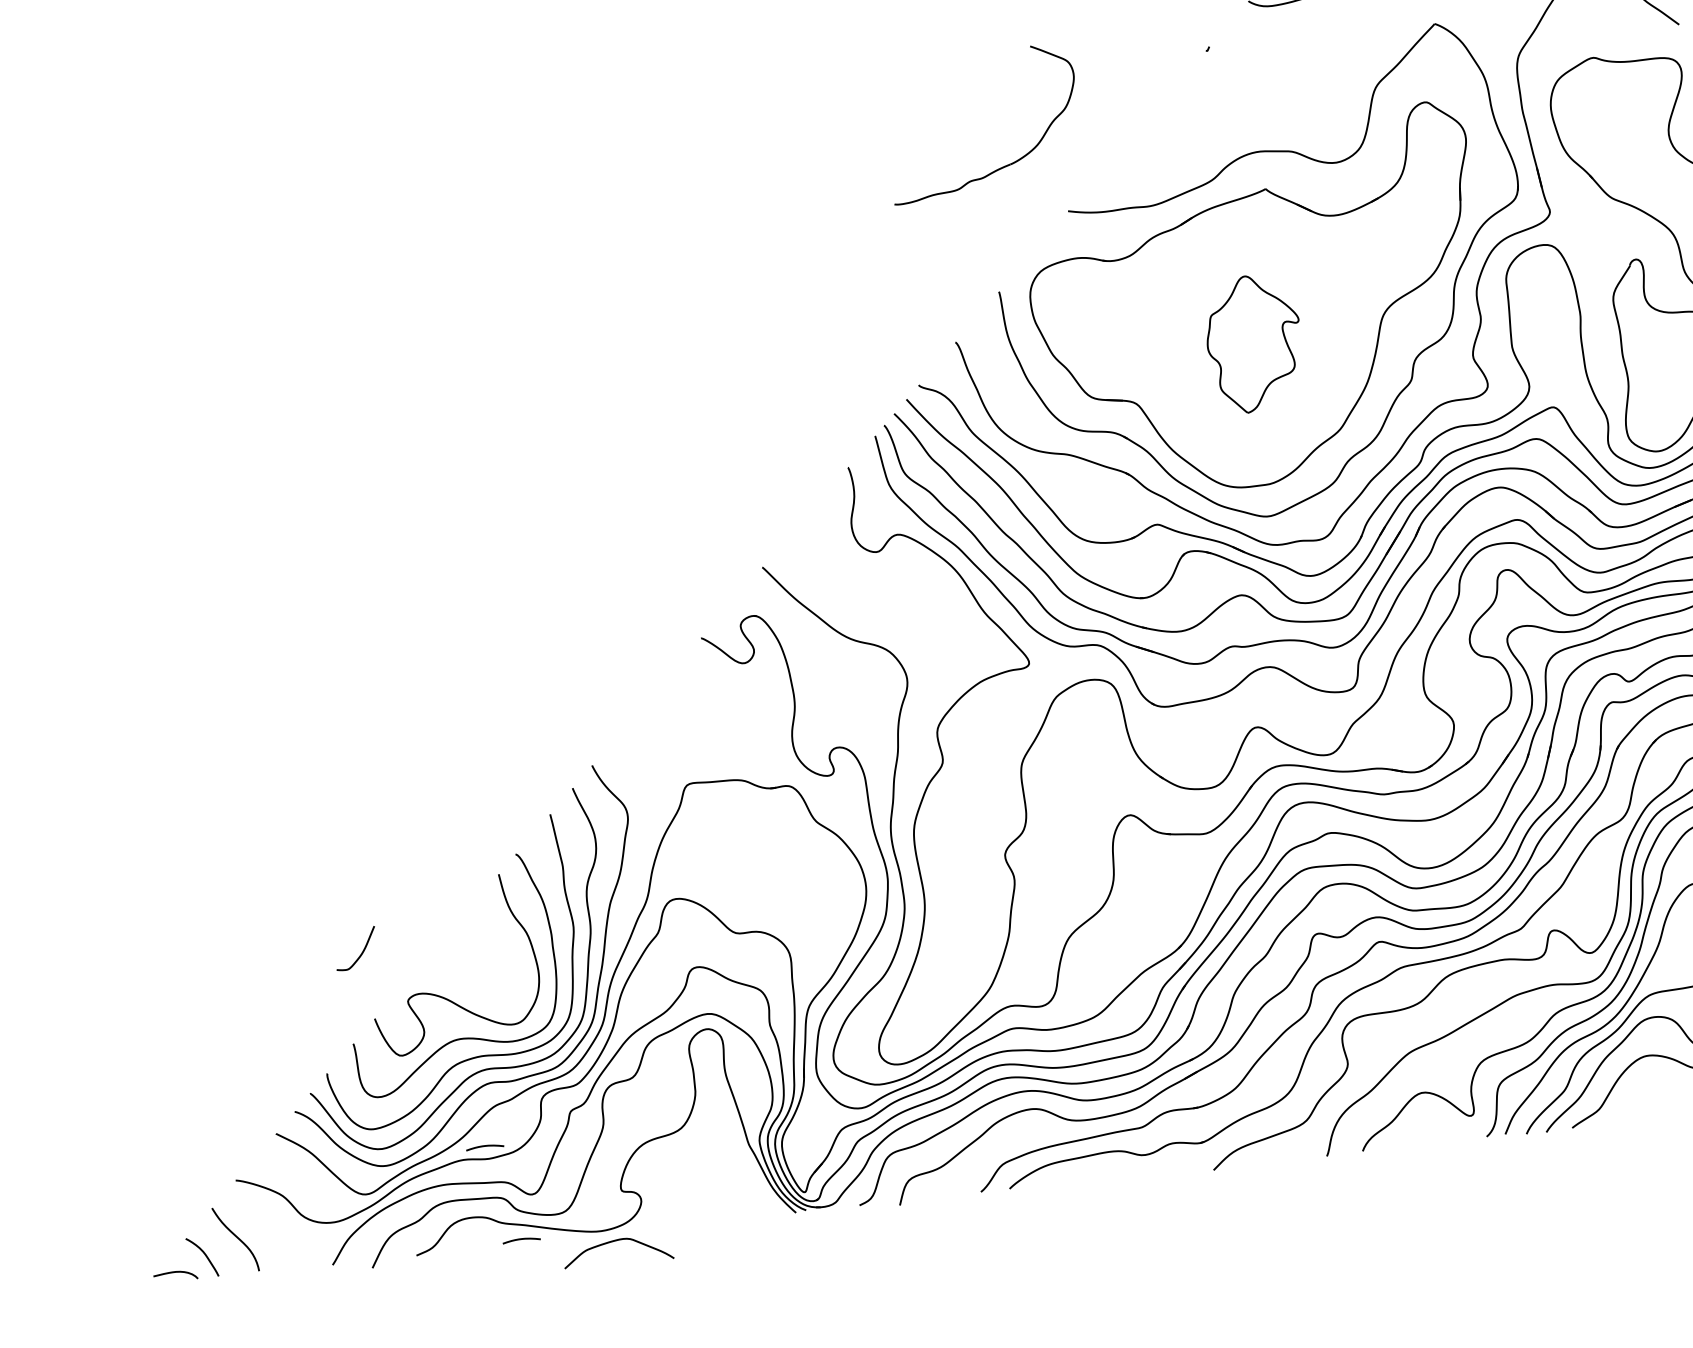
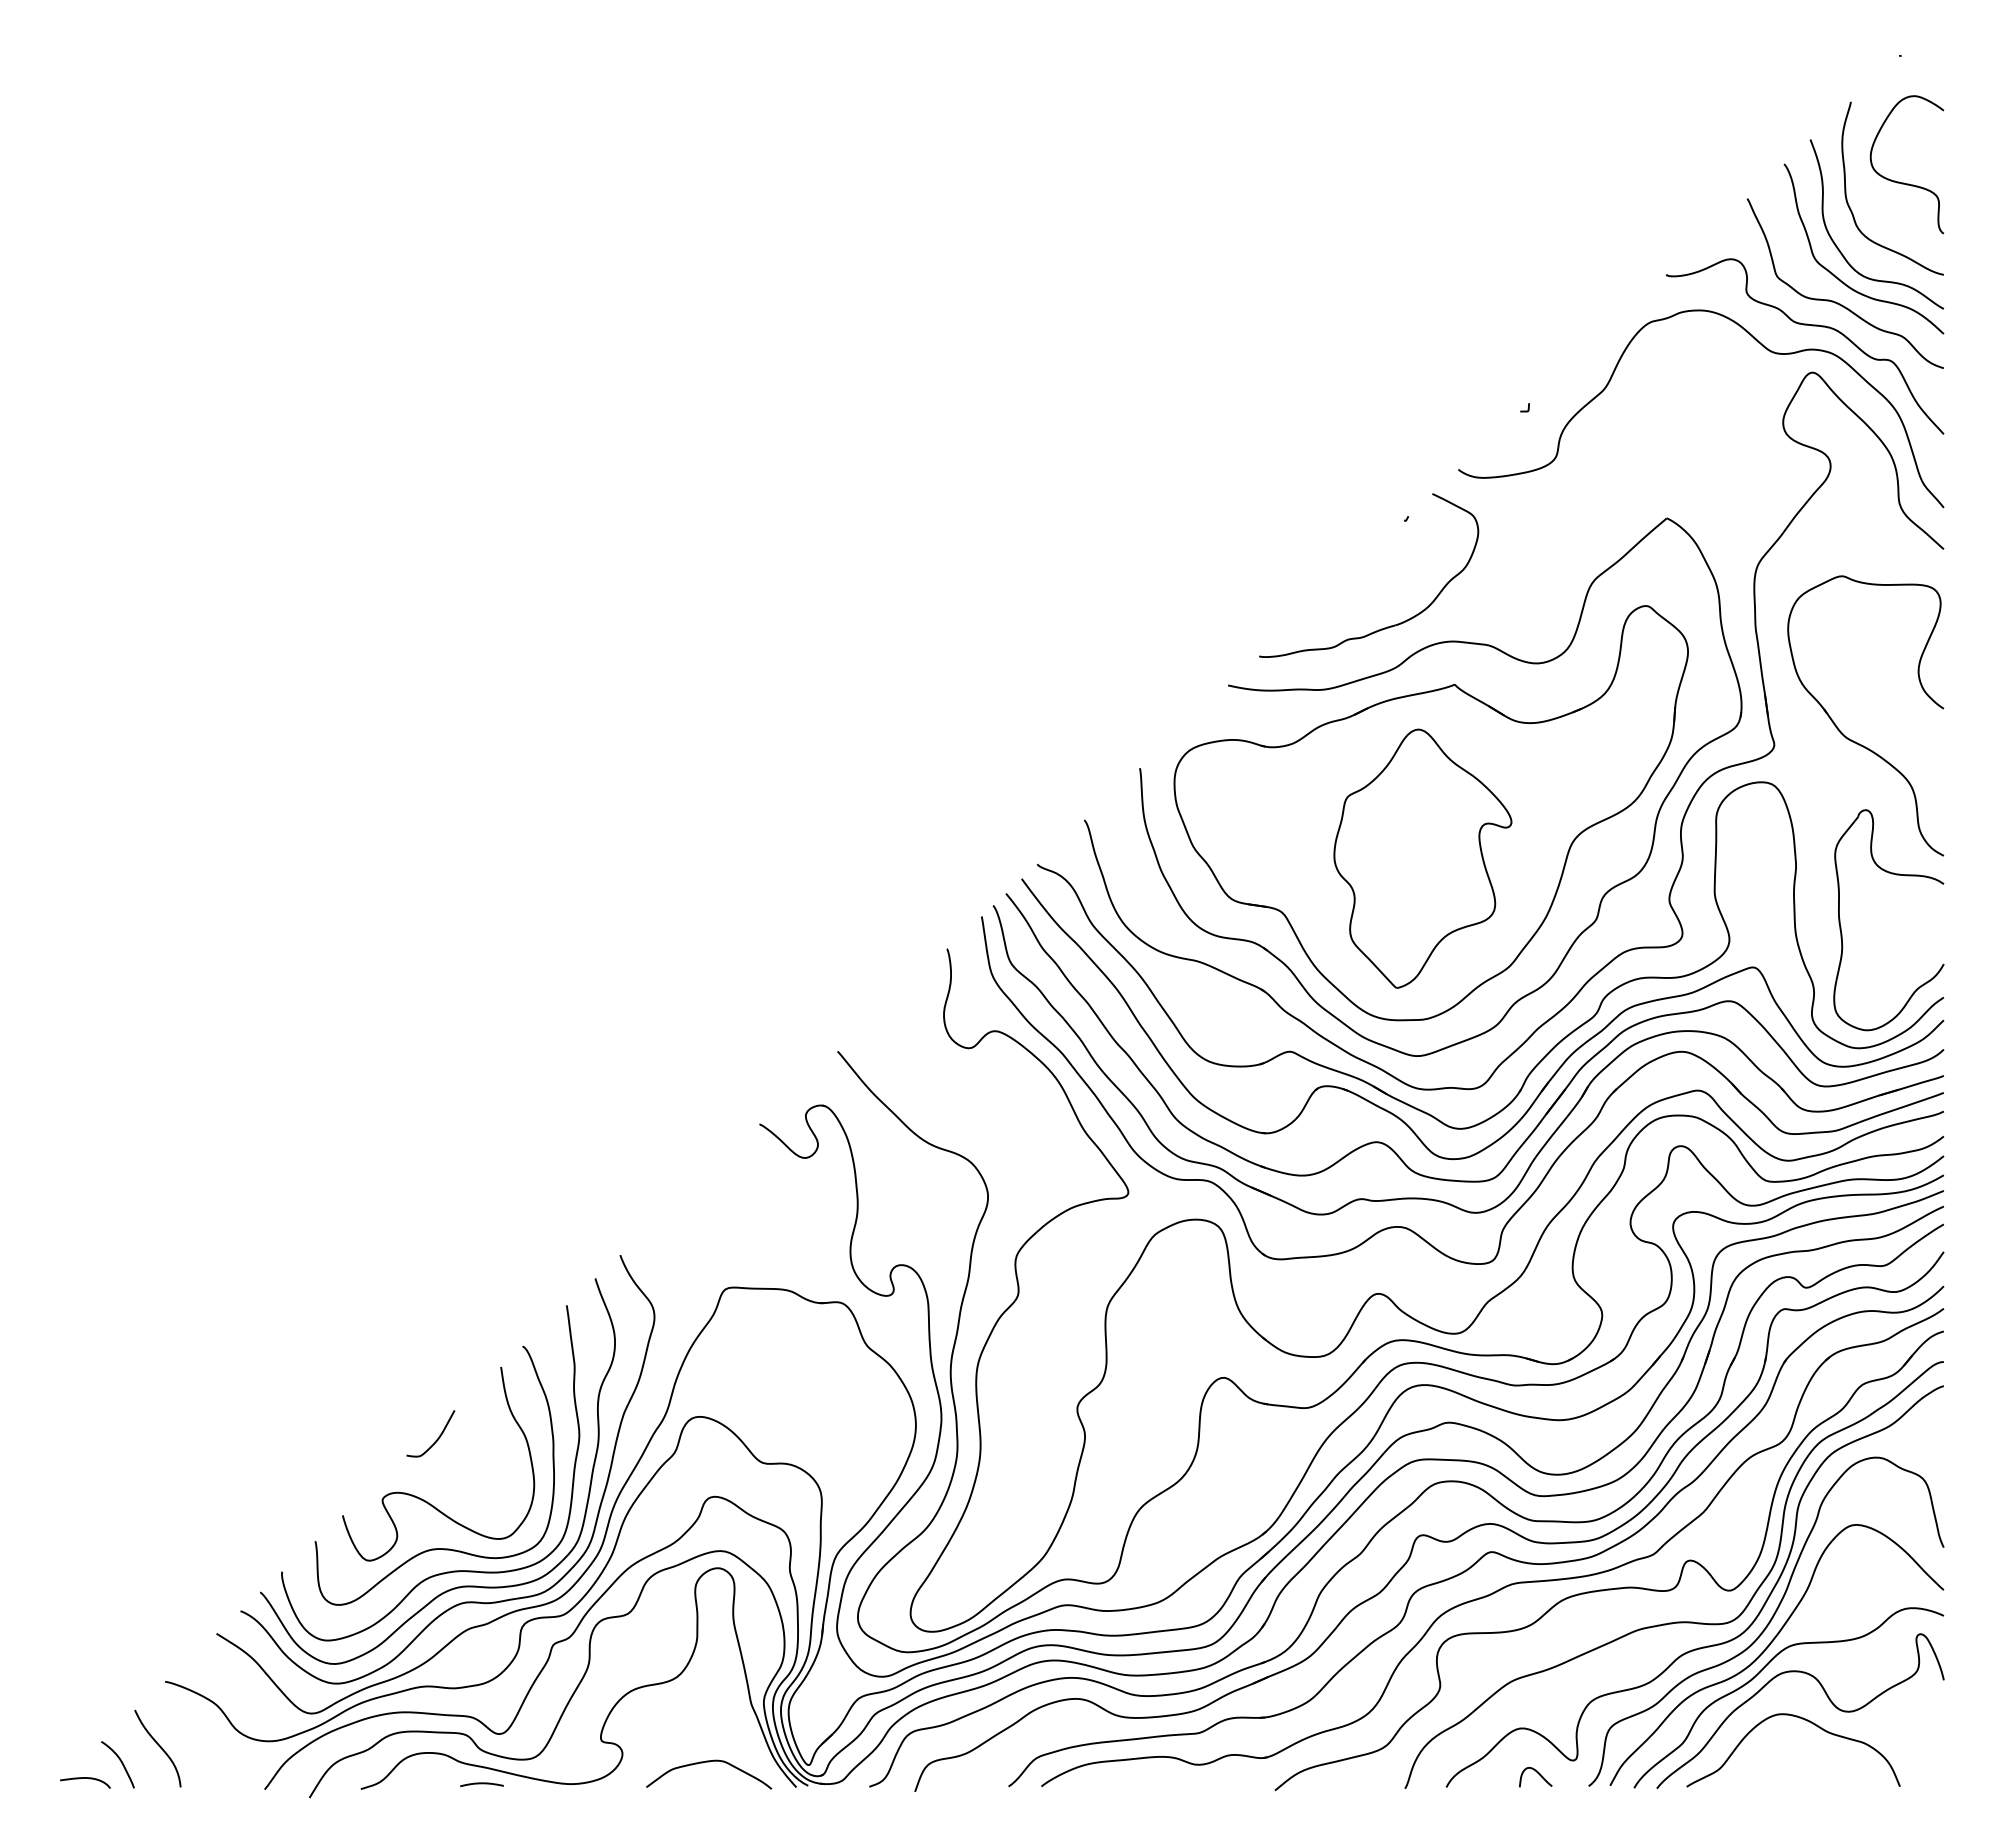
part: (1003, 166) -> (1387, 626), moved
part: (1253, 343) -> (1422, 858), size x1.67
curve: (361, 953) -> (436, 1439), moved
curve: (1441, 1131) -> (1538, 1774), added
curve: (484, 1147) -> (451, 1674), removed
curve: (617, 1241) -> (709, 1762), moved

